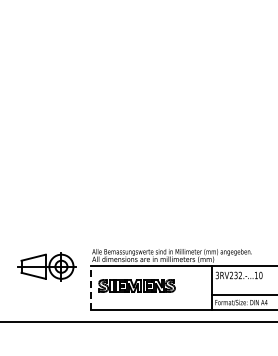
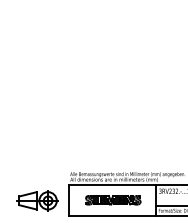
part: (46, 266) -> (37, 200), moved
part: (136, 285) -> (112, 199), moved
line: (90, 288) -> (69, 200), dashed -> solid

